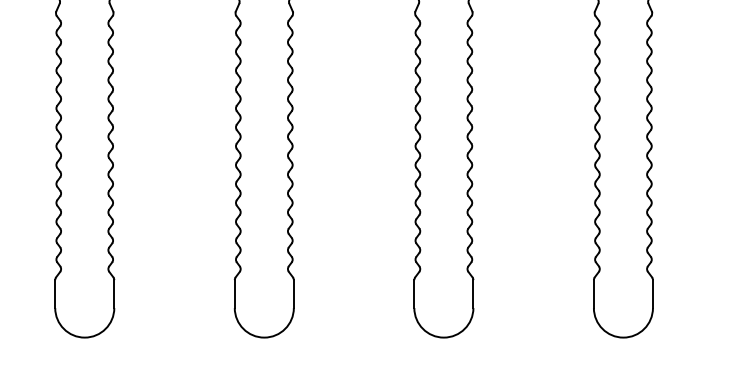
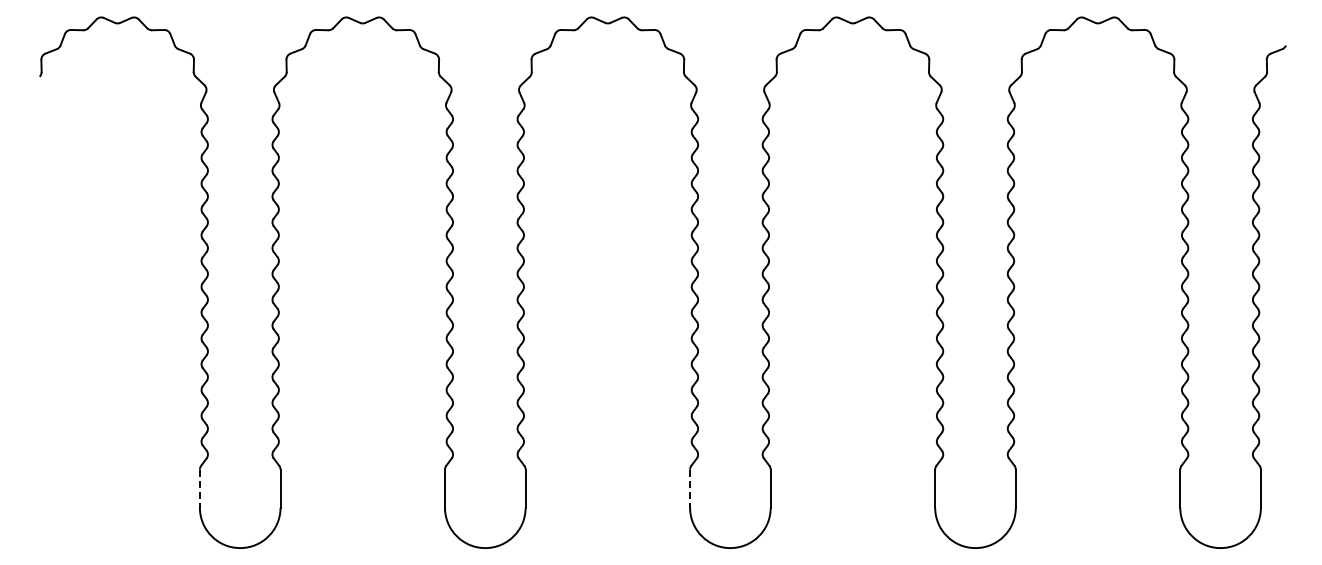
line: (54, 294) -> (199, 489), solid -> dashed
line: (414, 294) -> (690, 489), solid -> dashed

